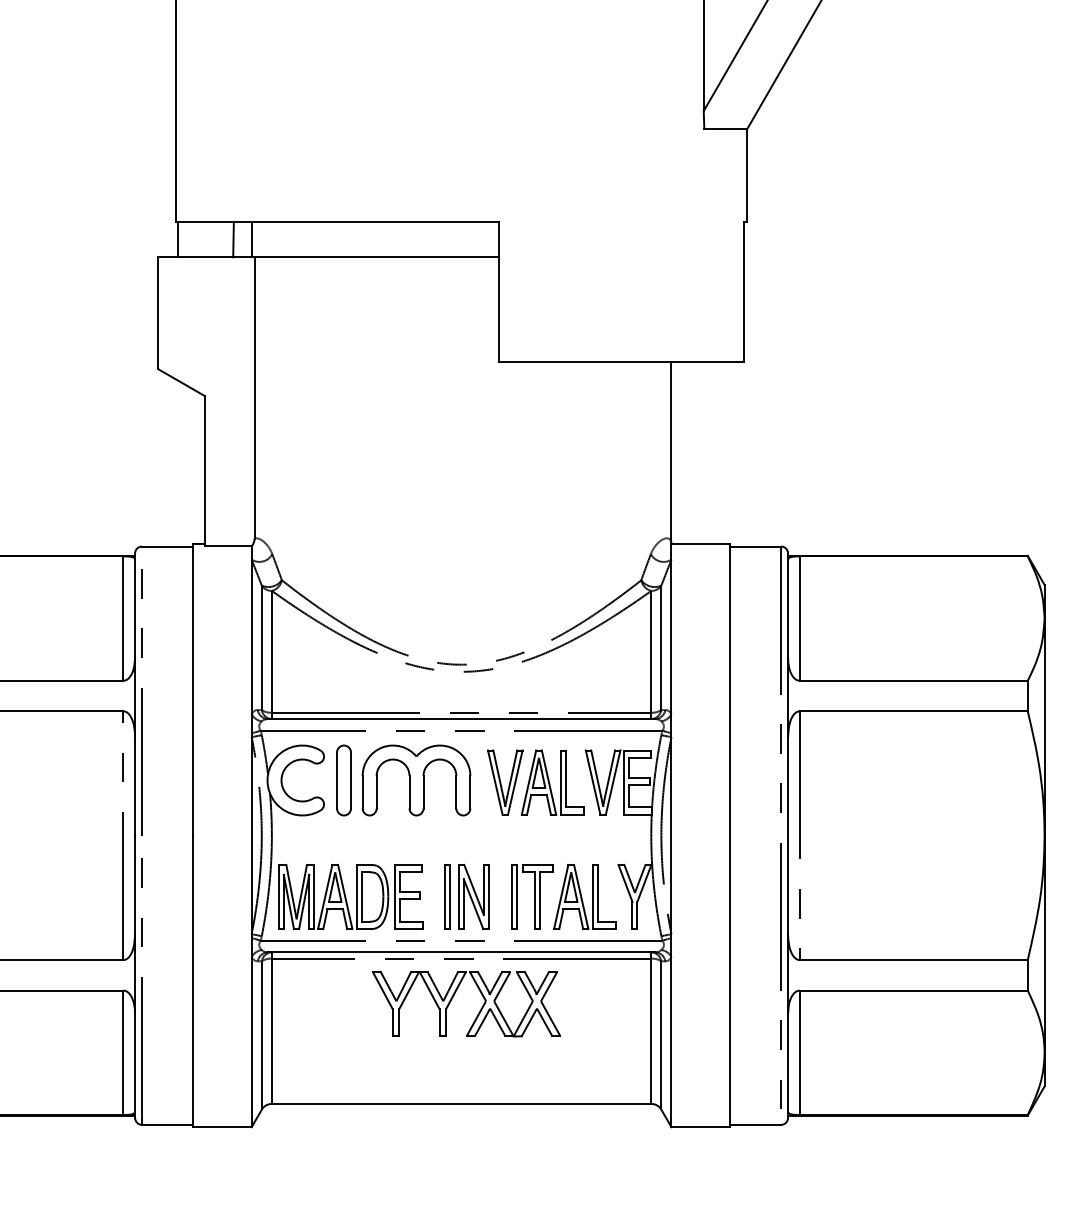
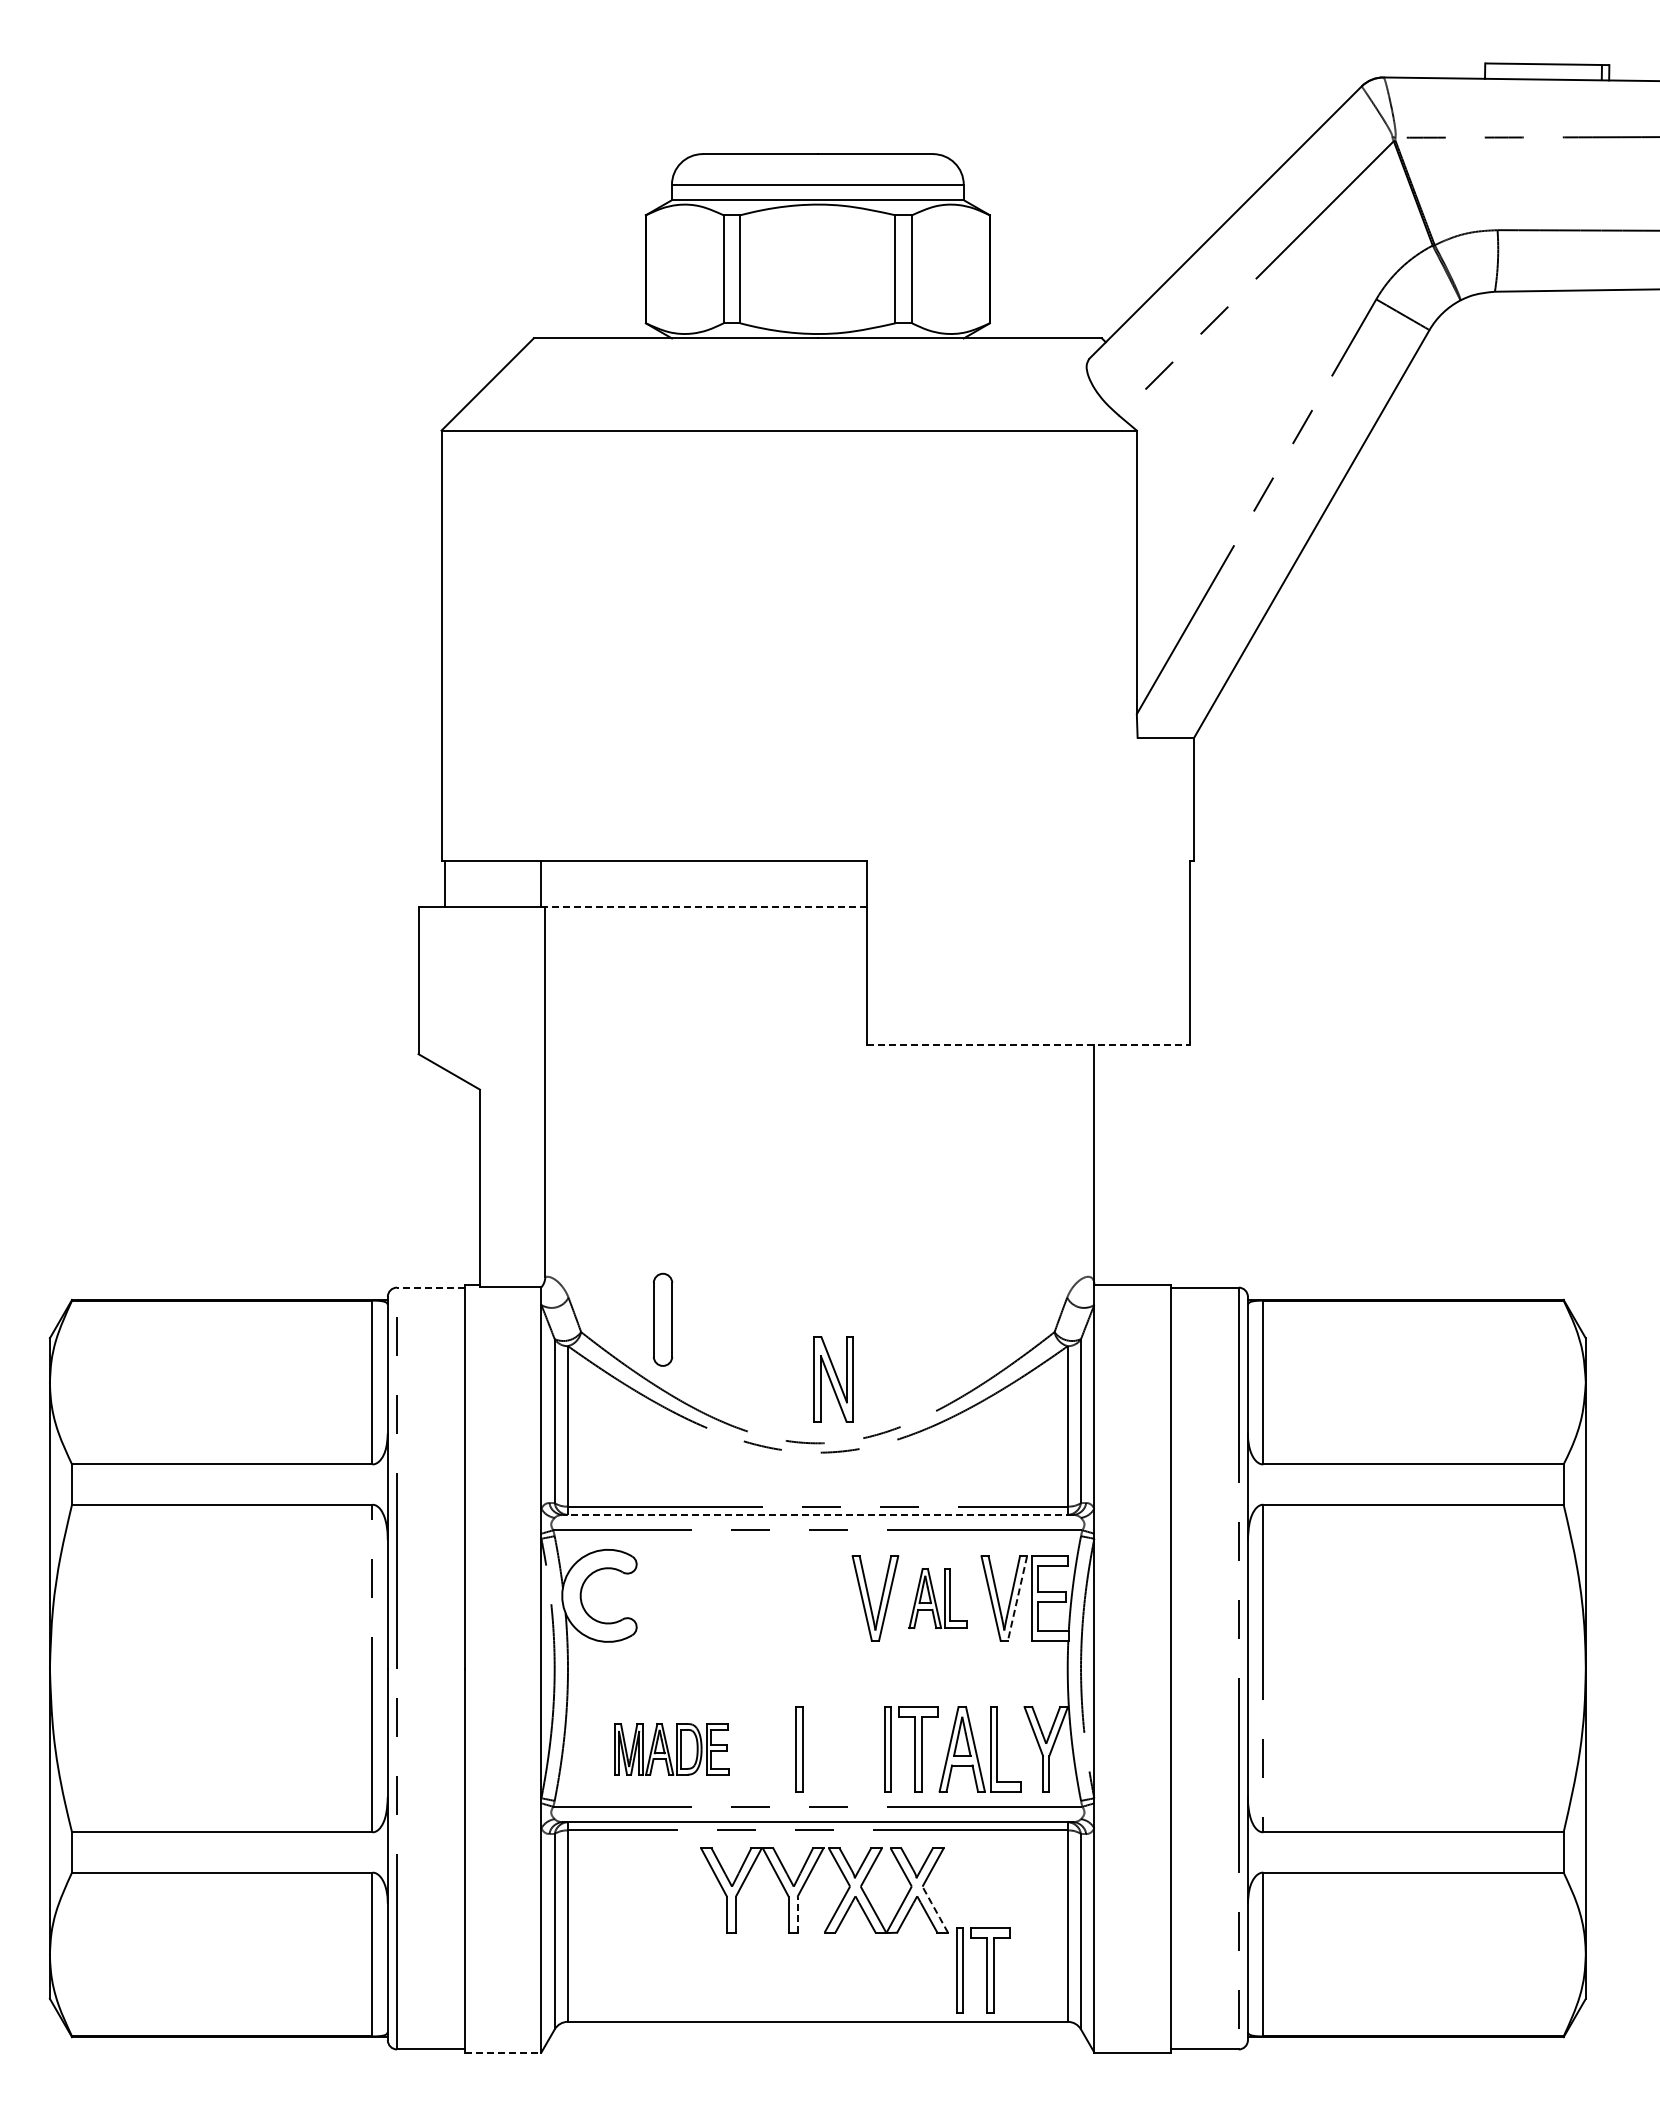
line: (233, 239) -> (517, 883), removed
line: (377, 257) -> (706, 906), solid -> dashed
line: (621, 361) -> (1028, 1044), solid -> dashed
line: (167, 546) -> (430, 1287), solid -> dashed
line: (461, 718) -> (817, 1514), solid -> dashed
part: (344, 780) -> (663, 1319), moved
part: (416, 780) -> (758, 1595), removed
part: (552, 782) -> (937, 1598), size x0.7
line: (613, 783) -> (1017, 1599), solid -> dashed
part: (350, 897) -> (671, 1749), size x0.6
part: (473, 897) -> (833, 1379), moved
line: (550, 1018) -> (935, 1909), solid -> dashed
line: (446, 1022) -> (797, 1914), solid -> dashed
part: (587, 1064) -> (983, 1970), added
line: (222, 1127) -> (503, 2052), solid -> dashed

